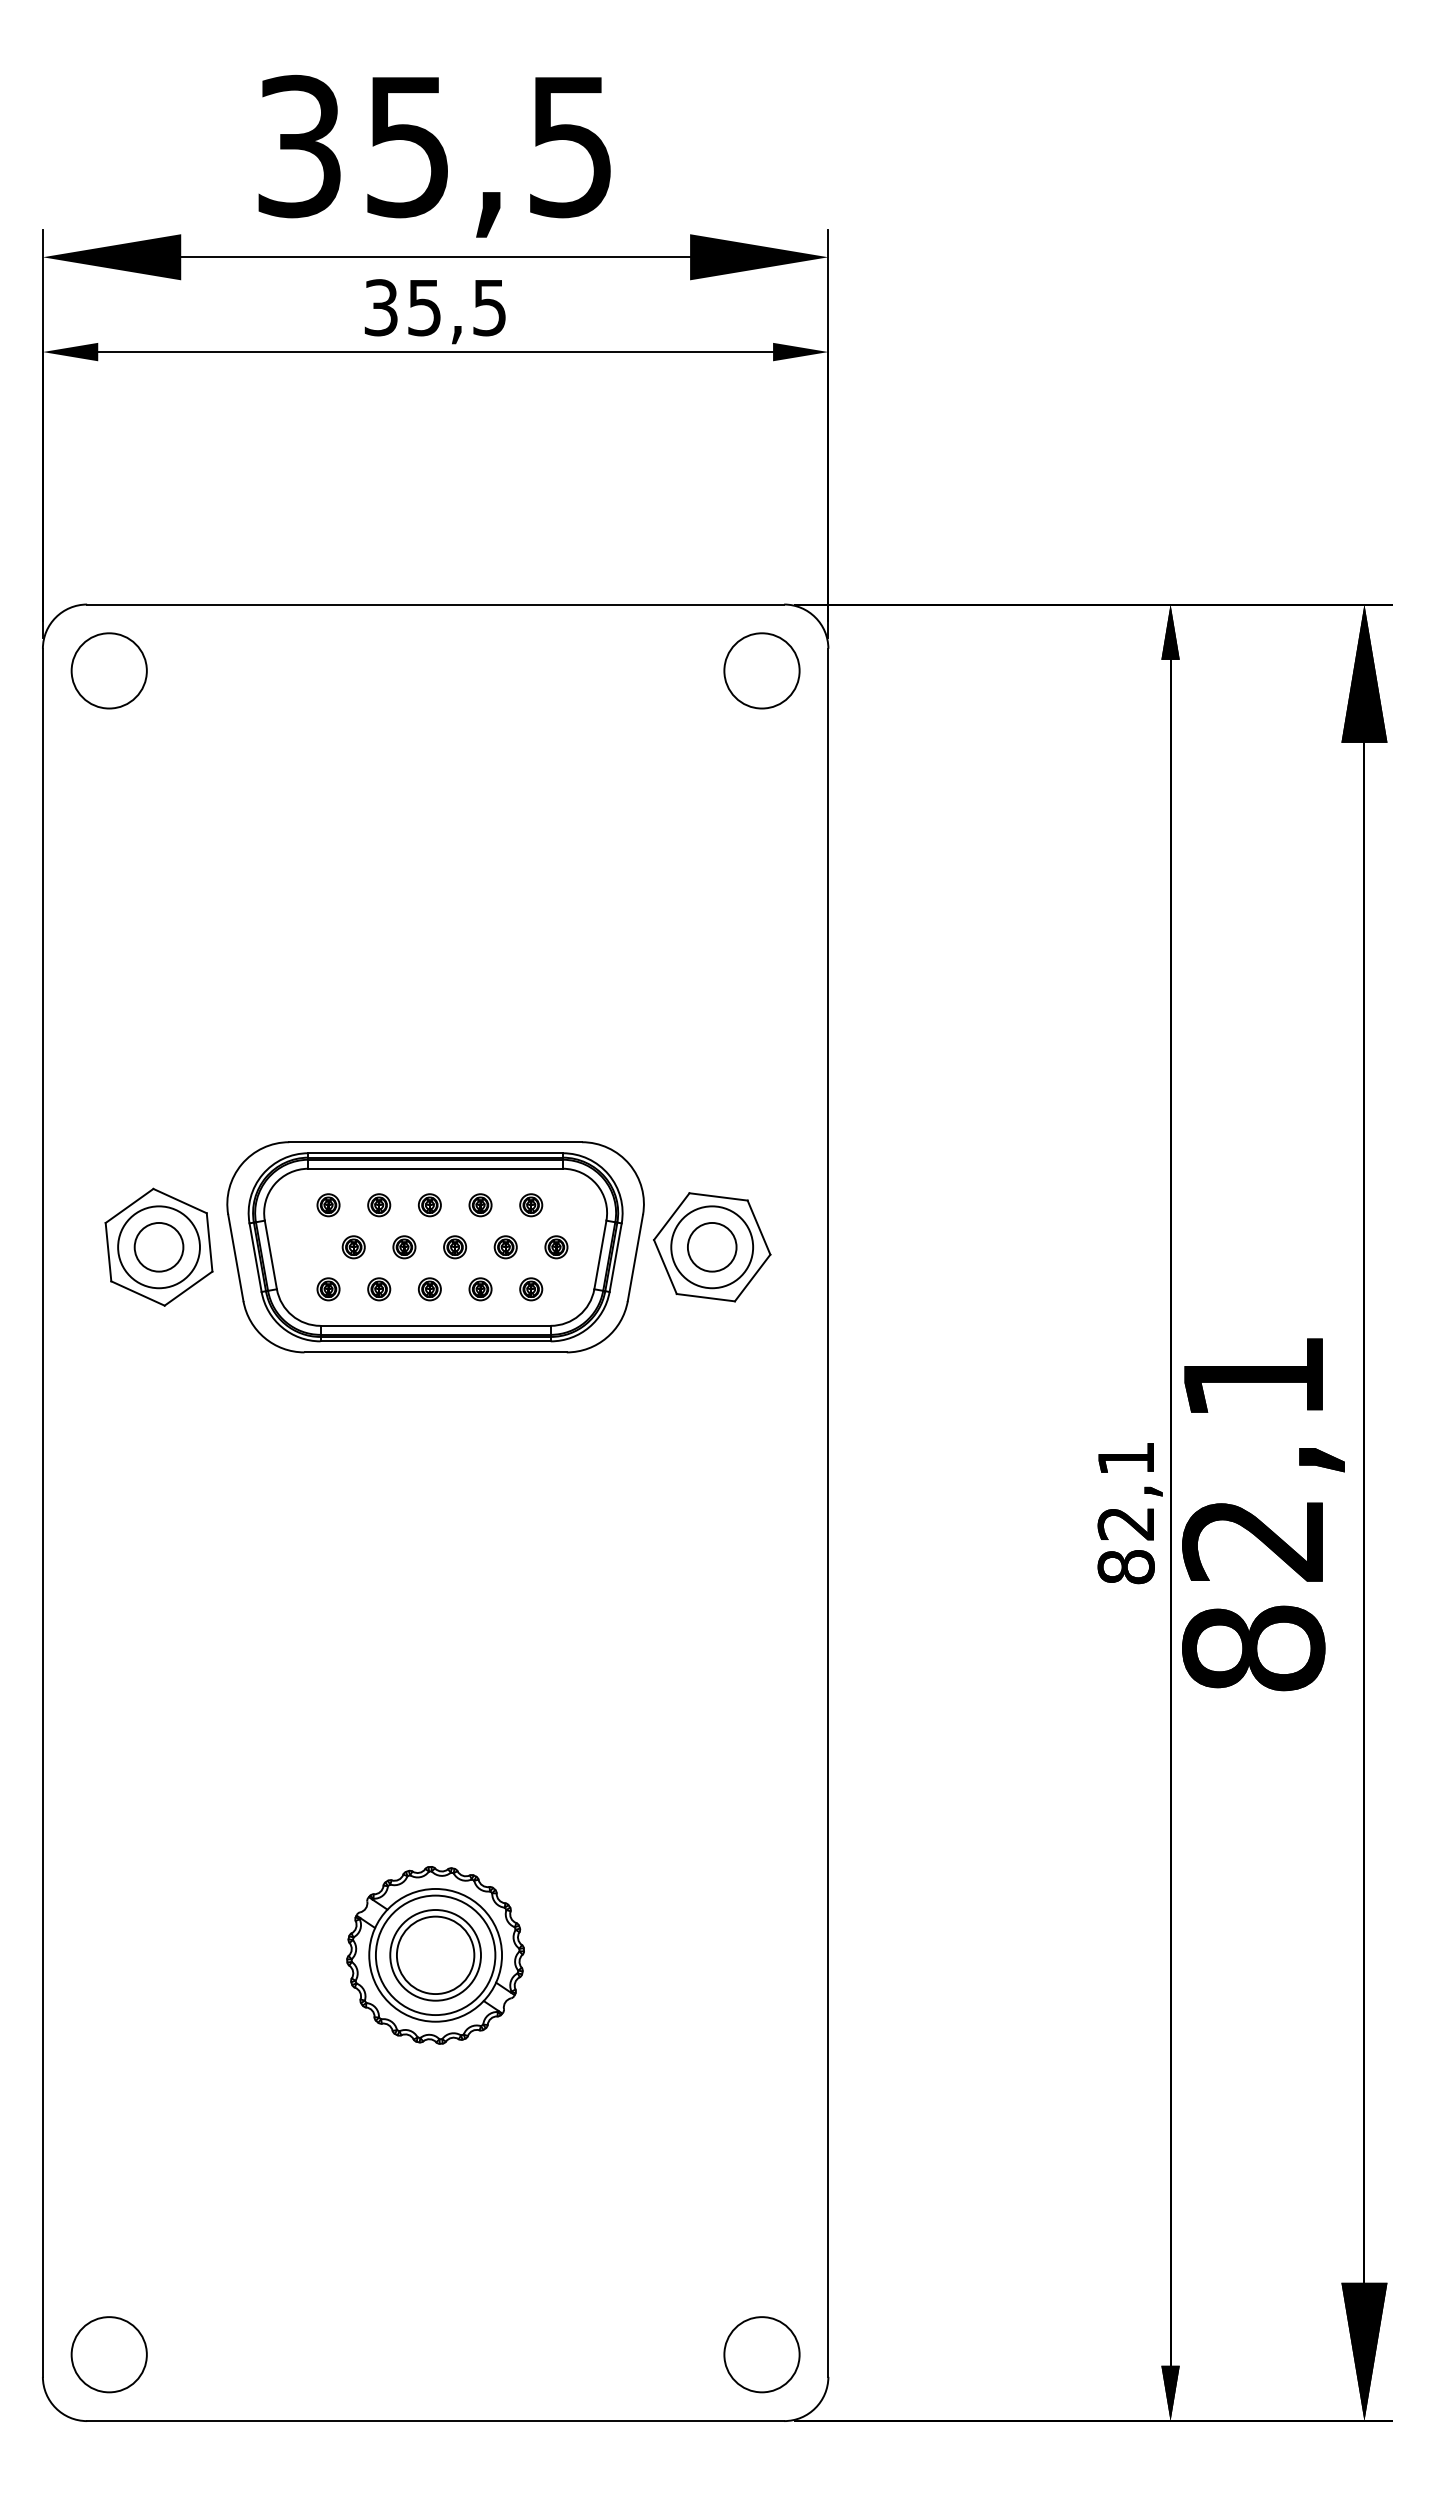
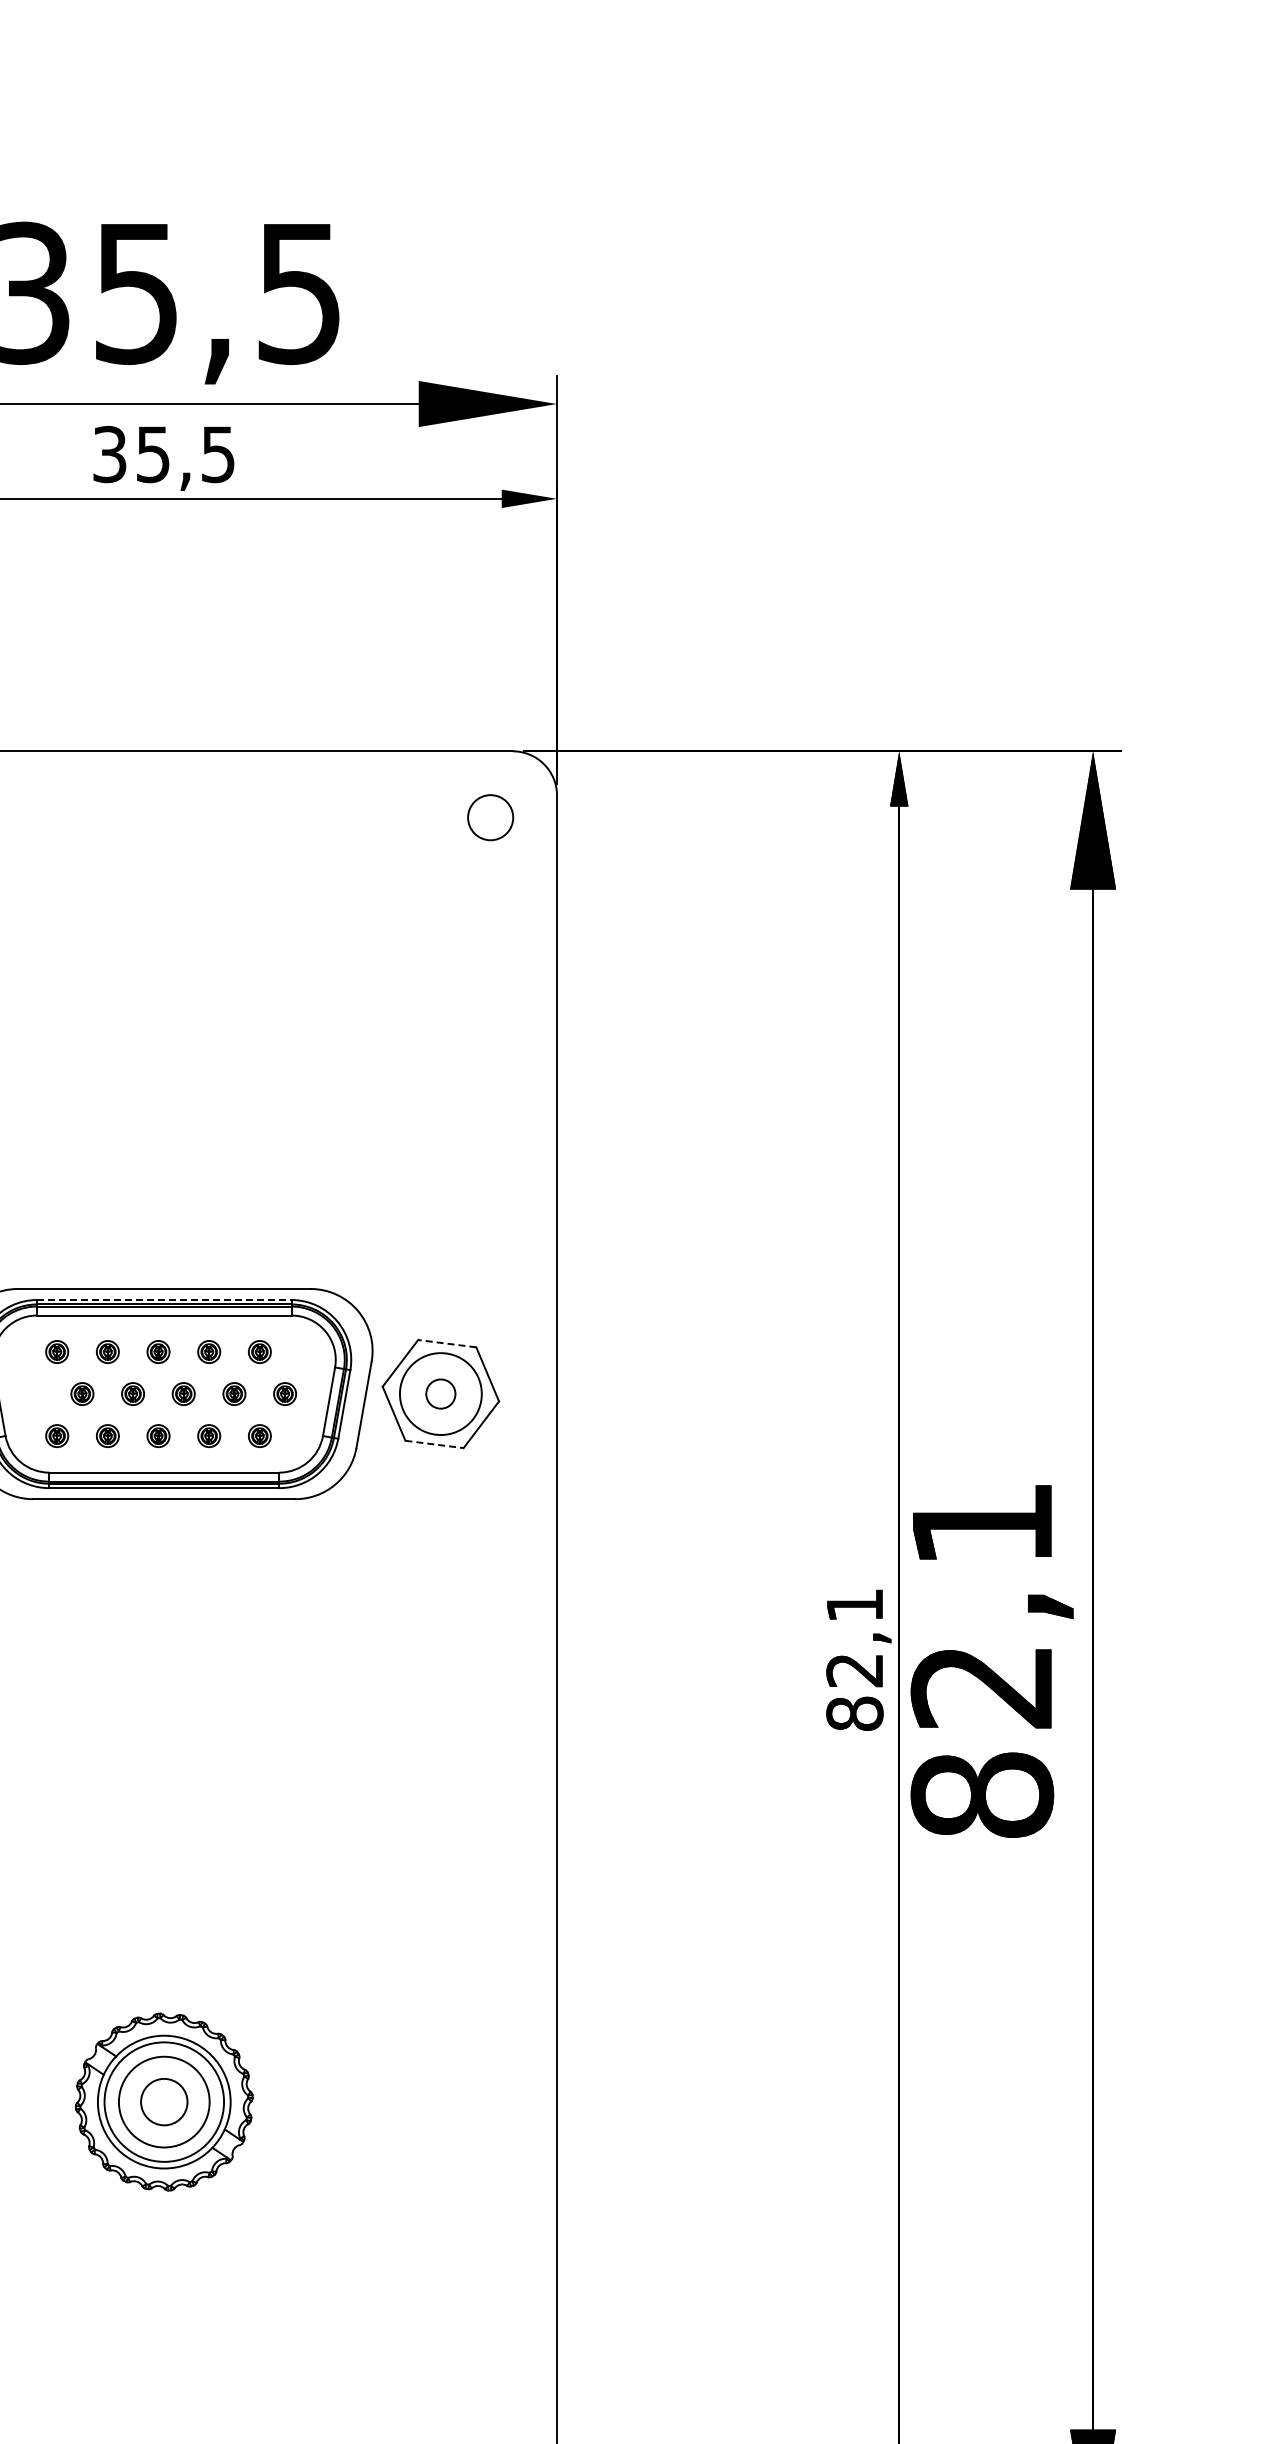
circle: (761, 670) -> (490, 817), size x0.6
line: (436, 1153) -> (165, 1300), solid -> dashed
line: (718, 1196) -> (447, 1343), solid -> dashed
circle: (711, 1246) -> (440, 1393), size x0.6
line: (706, 1297) -> (435, 1444), solid -> dashed
circle: (435, 1955) -> (164, 2102), size x0.6

